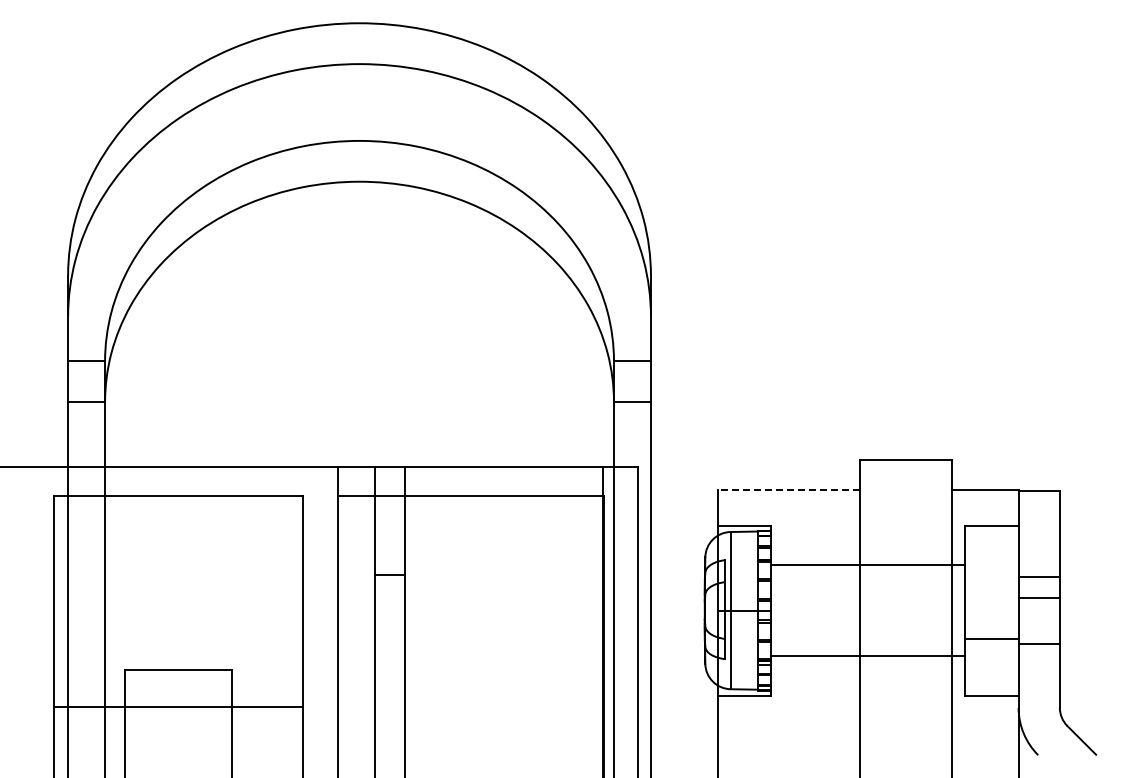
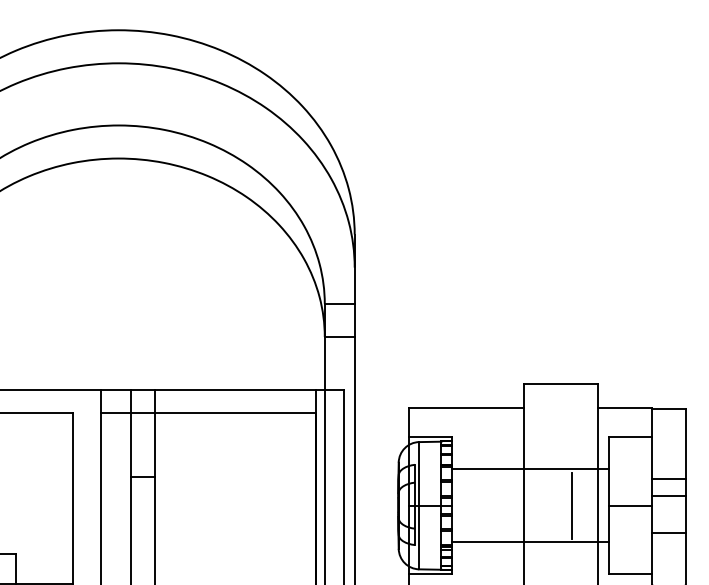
line: (788, 490) -> (466, 408), dashed -> solid
line: (919, 610) -> (572, 505), added
line: (991, 638) -> (630, 505), moved

